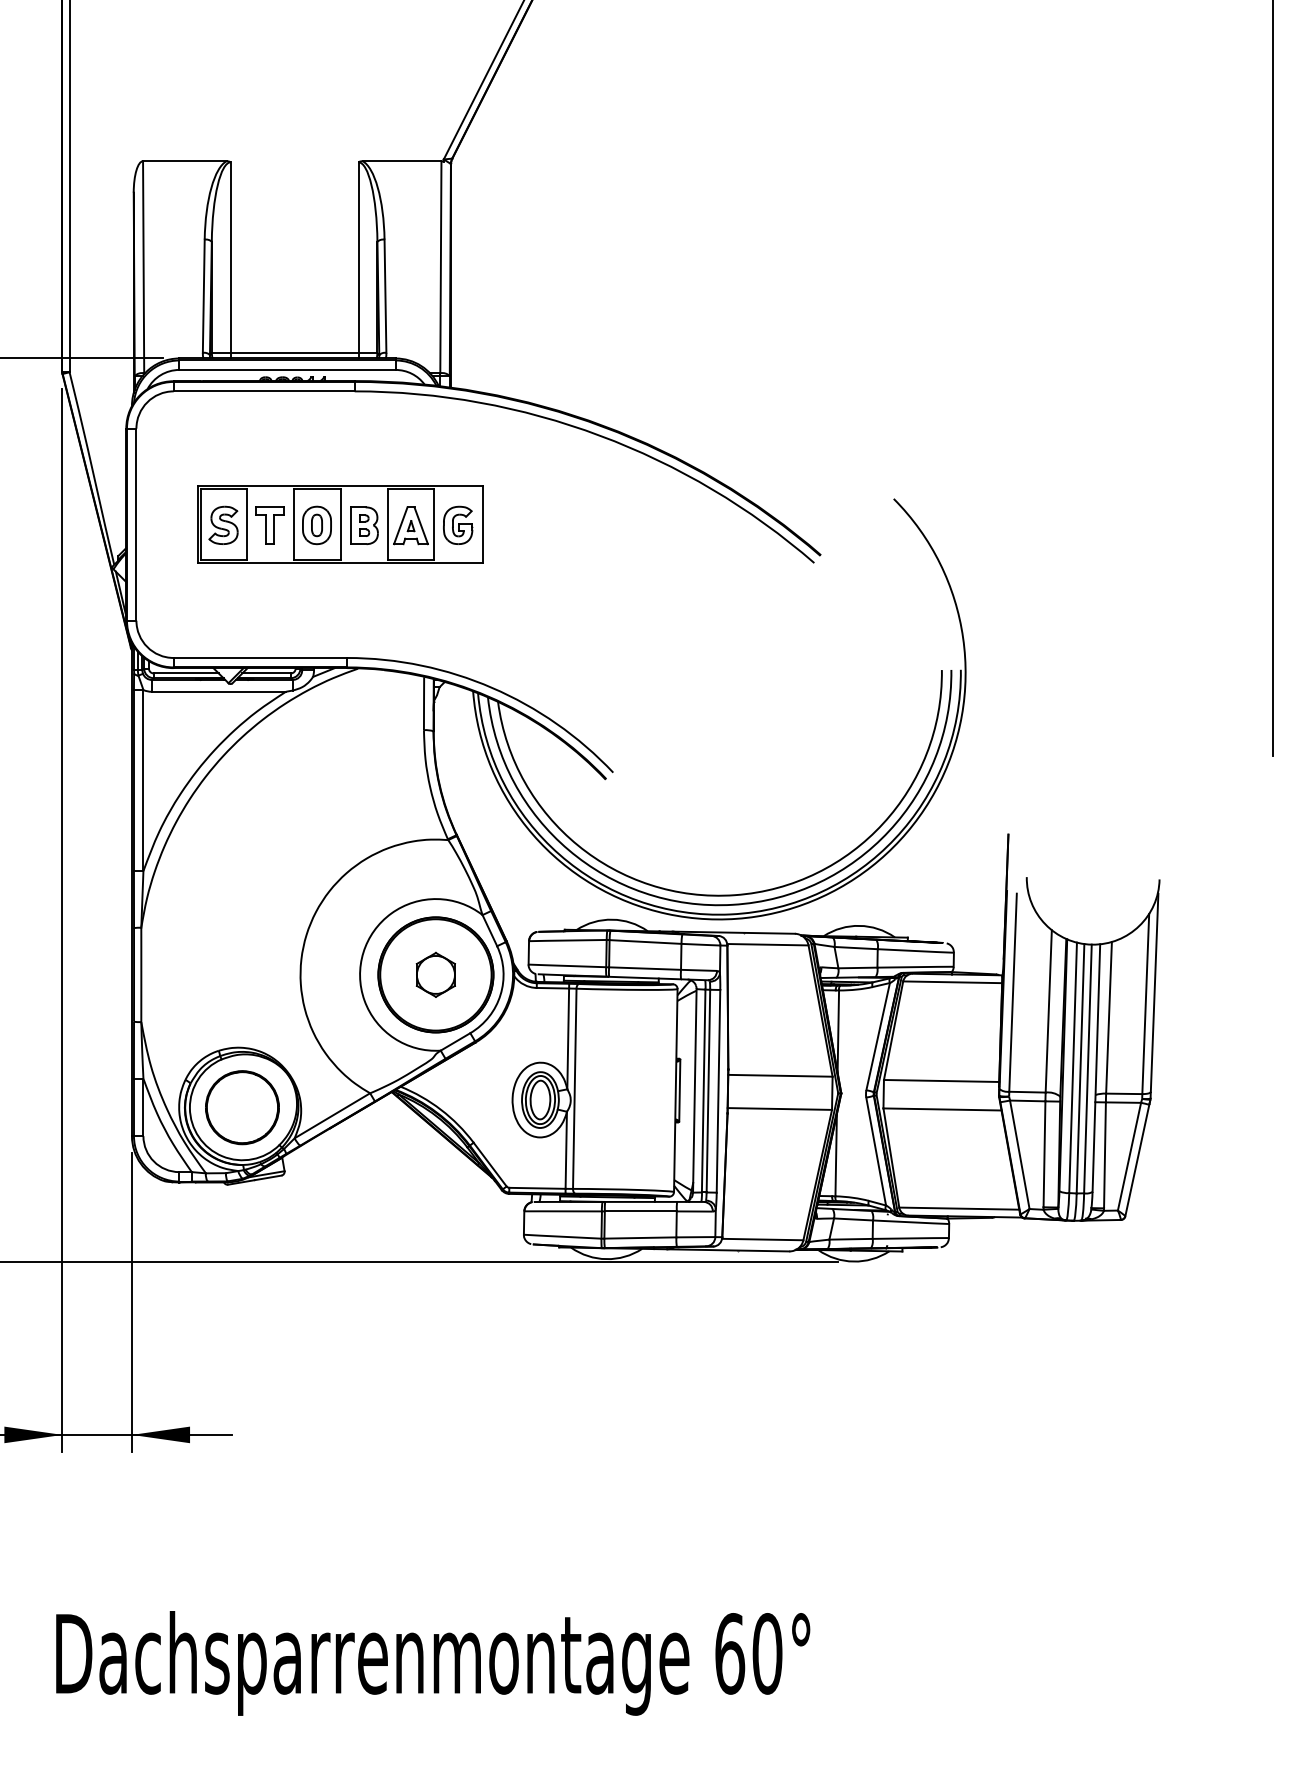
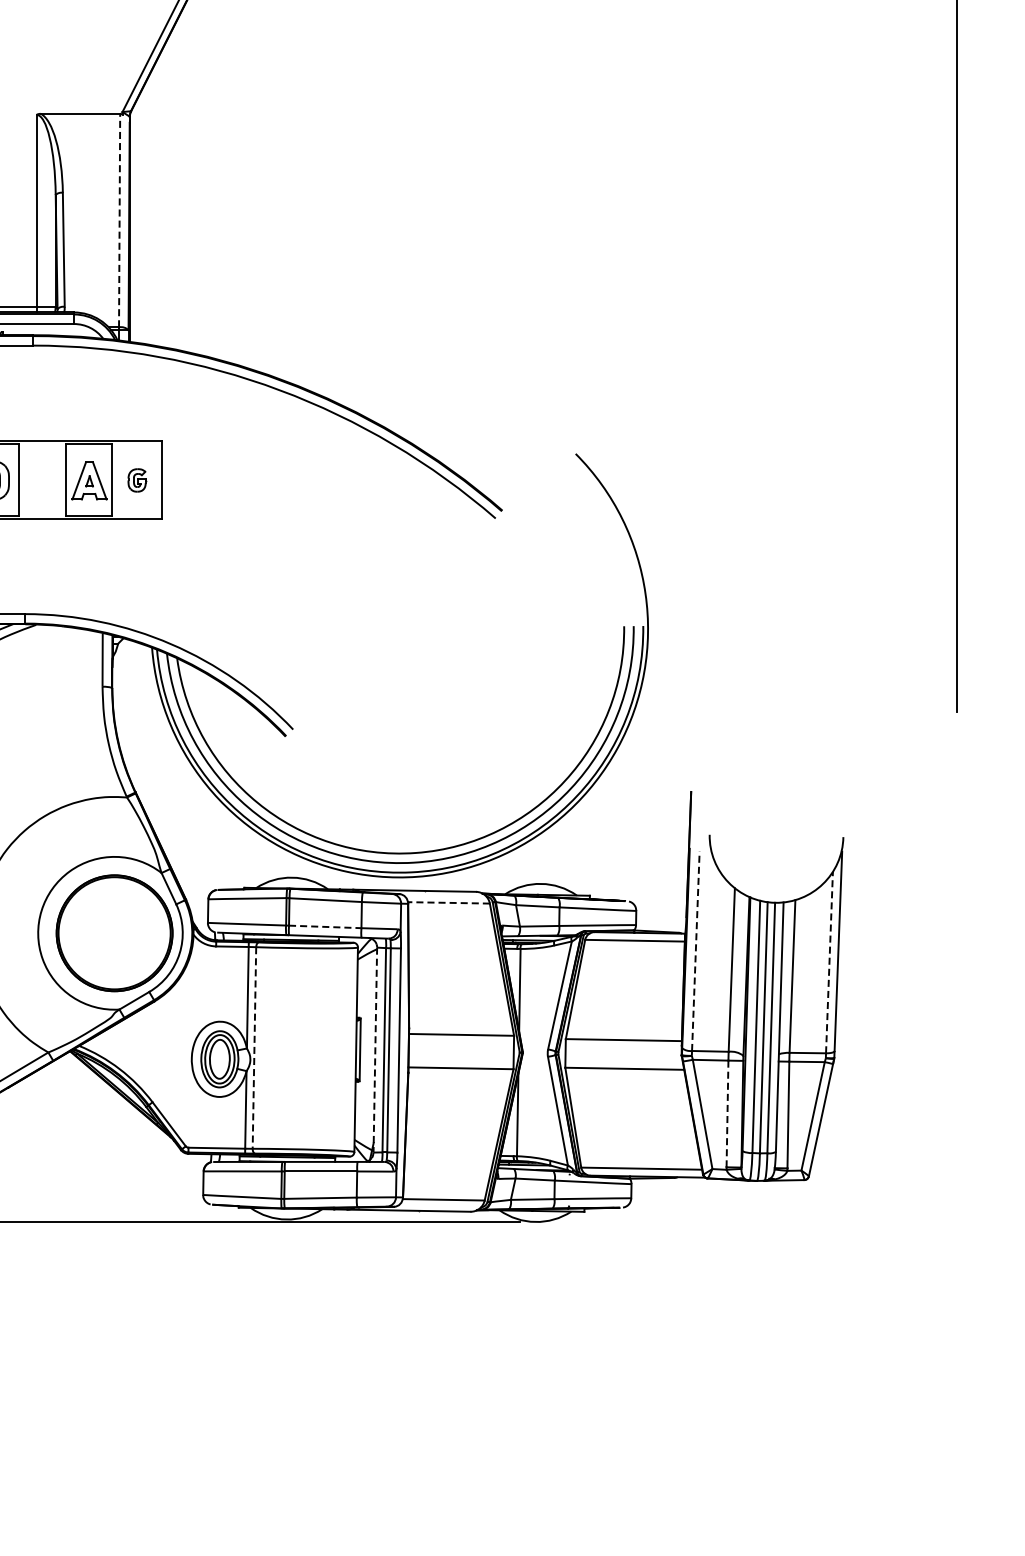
line: (440, 266) -> (119, 219), solid -> dashed
part: (458, 524) -> (137, 479), size x0.6
part: (364, 525) -> (42, 480), removed
line: (767, 944) -> (448, 902), solid -> dashed
line: (645, 968) -> (325, 926), solid -> dashed
part: (435, 974) -> (114, 932), removed
line: (1013, 992) -> (696, 950), solid -> dashed
line: (1145, 1003) -> (829, 962), solid -> dashed
line: (574, 1089) -> (254, 1048), solid -> dashed
line: (694, 1090) -> (375, 1049), solid -> dashed
line: (1044, 1154) -> (727, 1114), solid -> dashed

